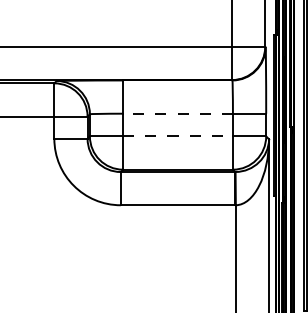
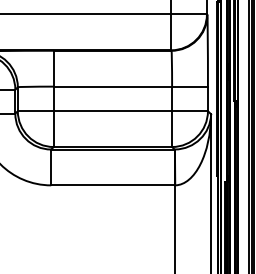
line: (178, 113) -> (113, 86), dashed -> solid
line: (178, 136) -> (113, 111), dashed -> solid

